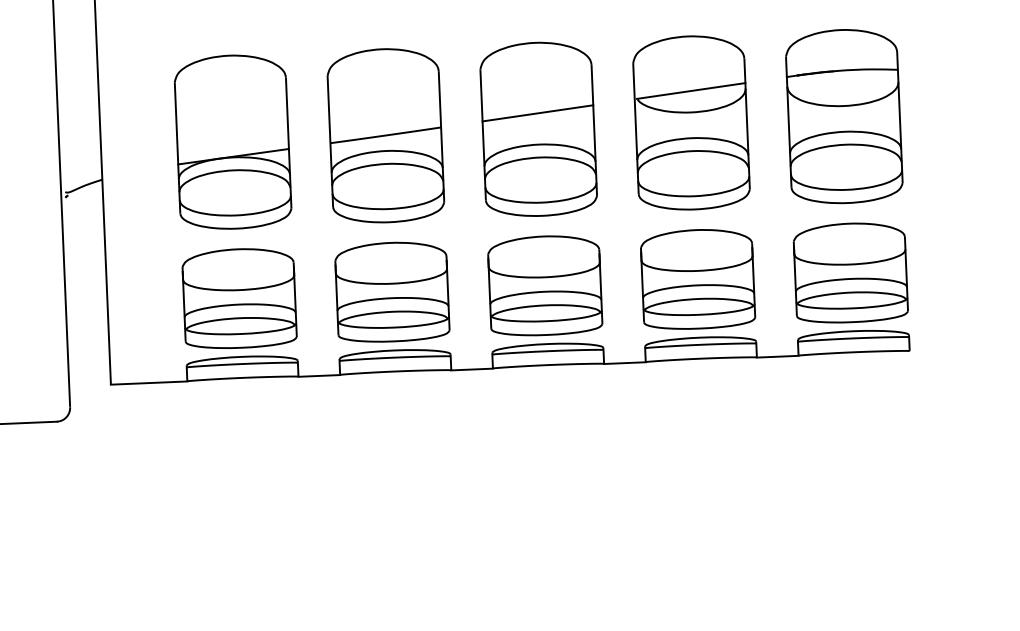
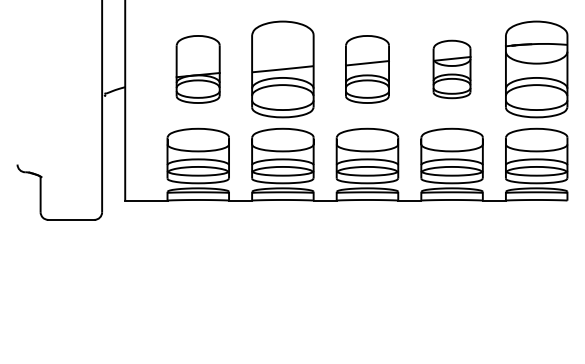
part: (690, 123) -> (451, 69), size x0.6
part: (538, 129) -> (367, 69), size x0.7
part: (231, 142) -> (197, 69), size x0.7

